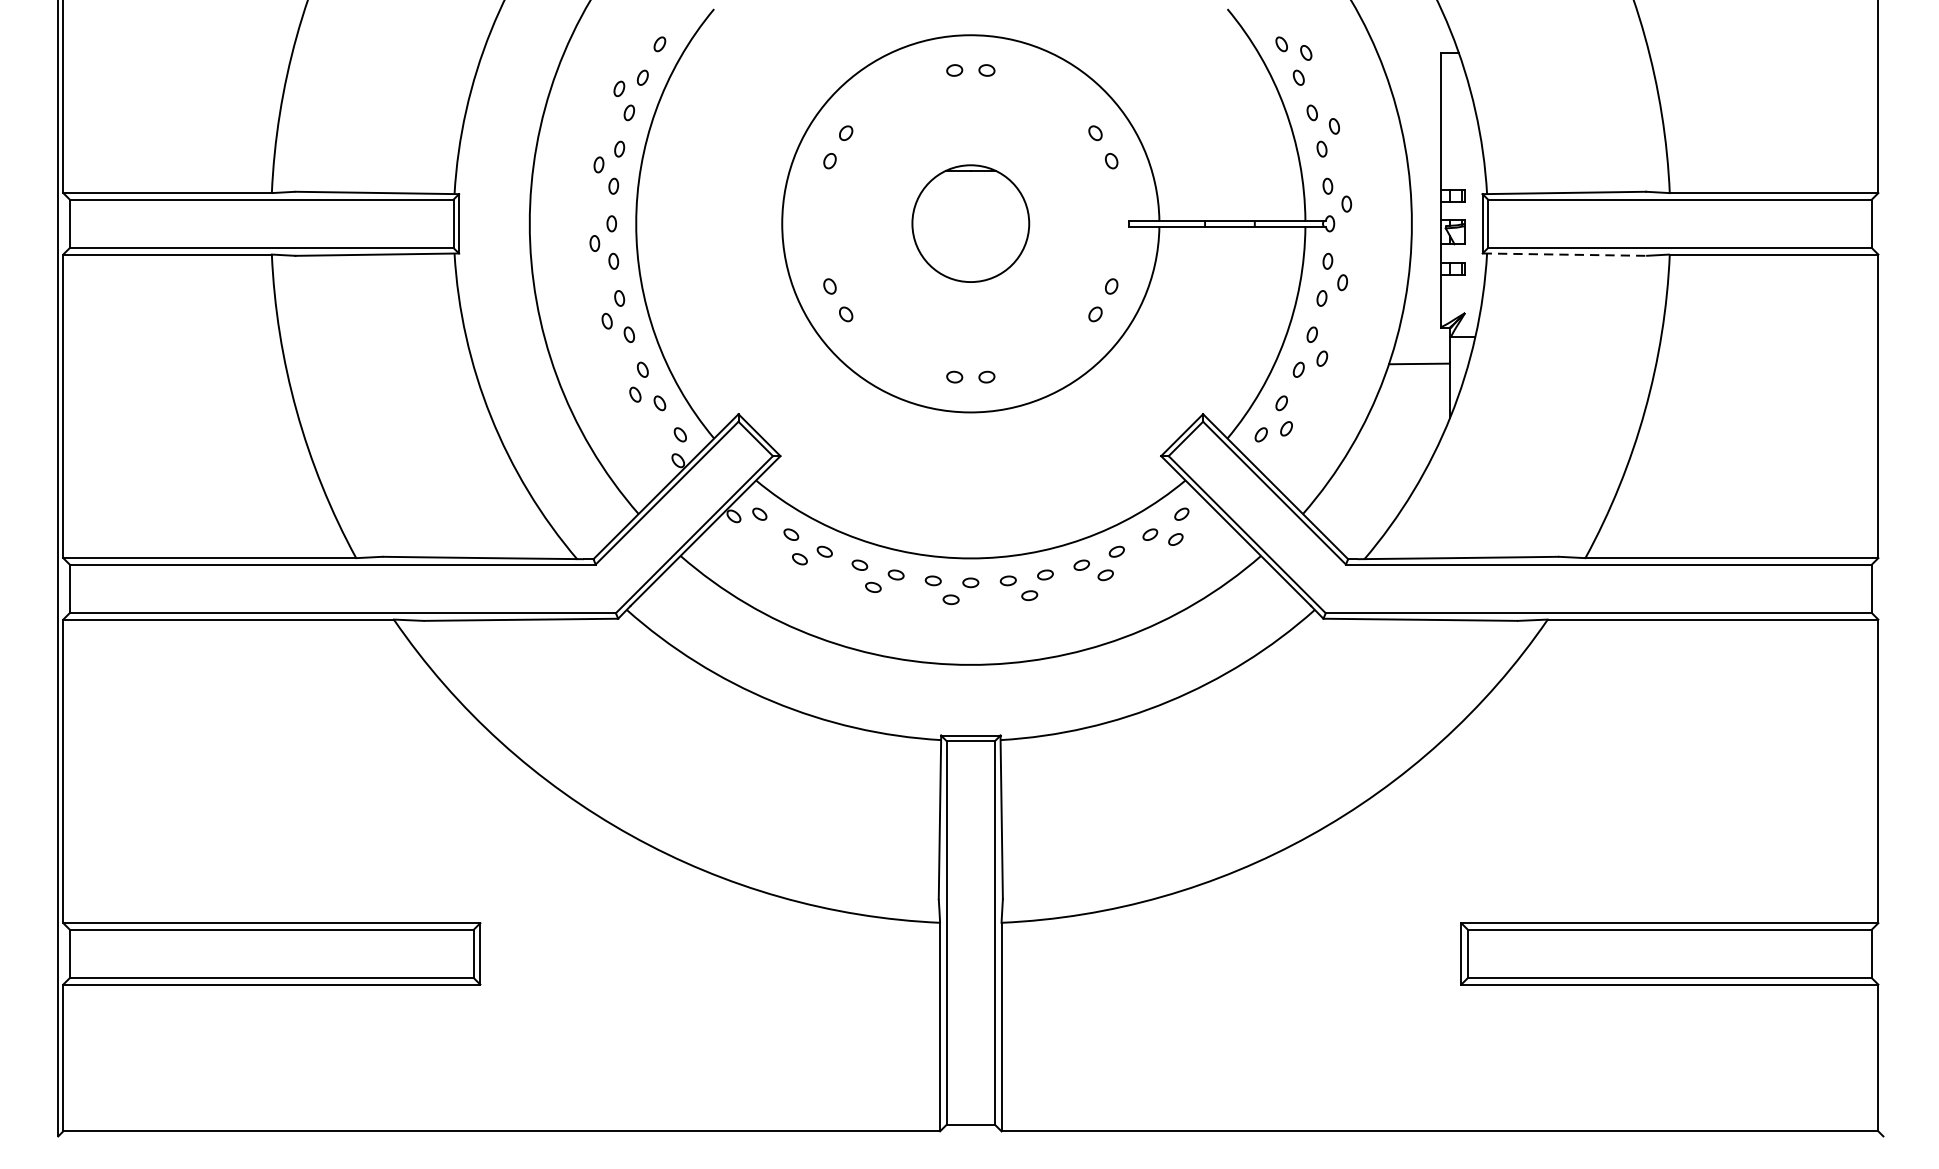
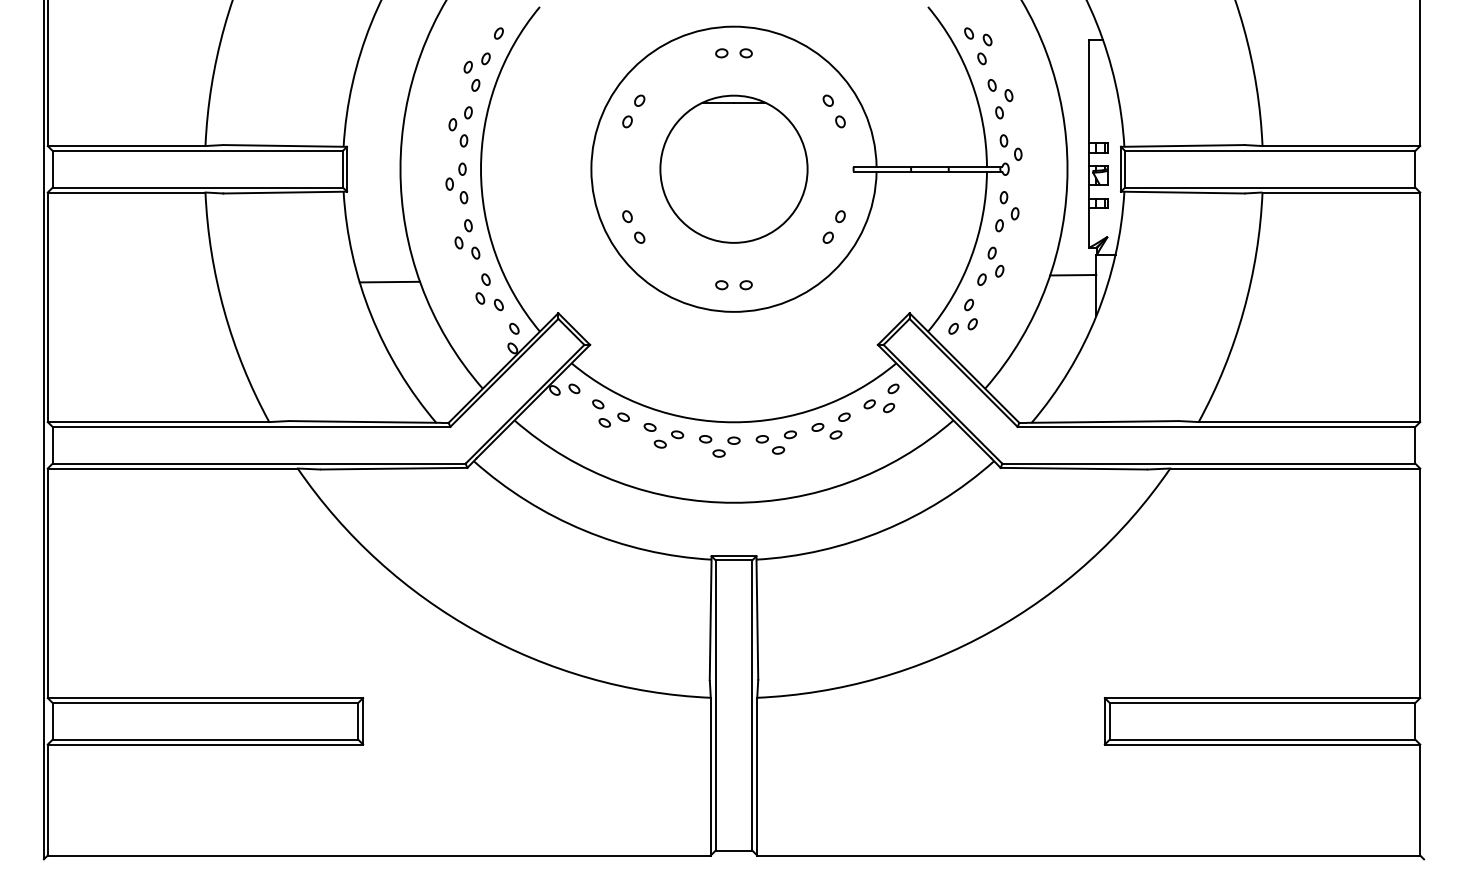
part: (970, 222) -> (733, 168), size x1.67
line: (1563, 254) -> (1182, 192), dashed -> solid
line: (515, 372) -> (389, 281), added

